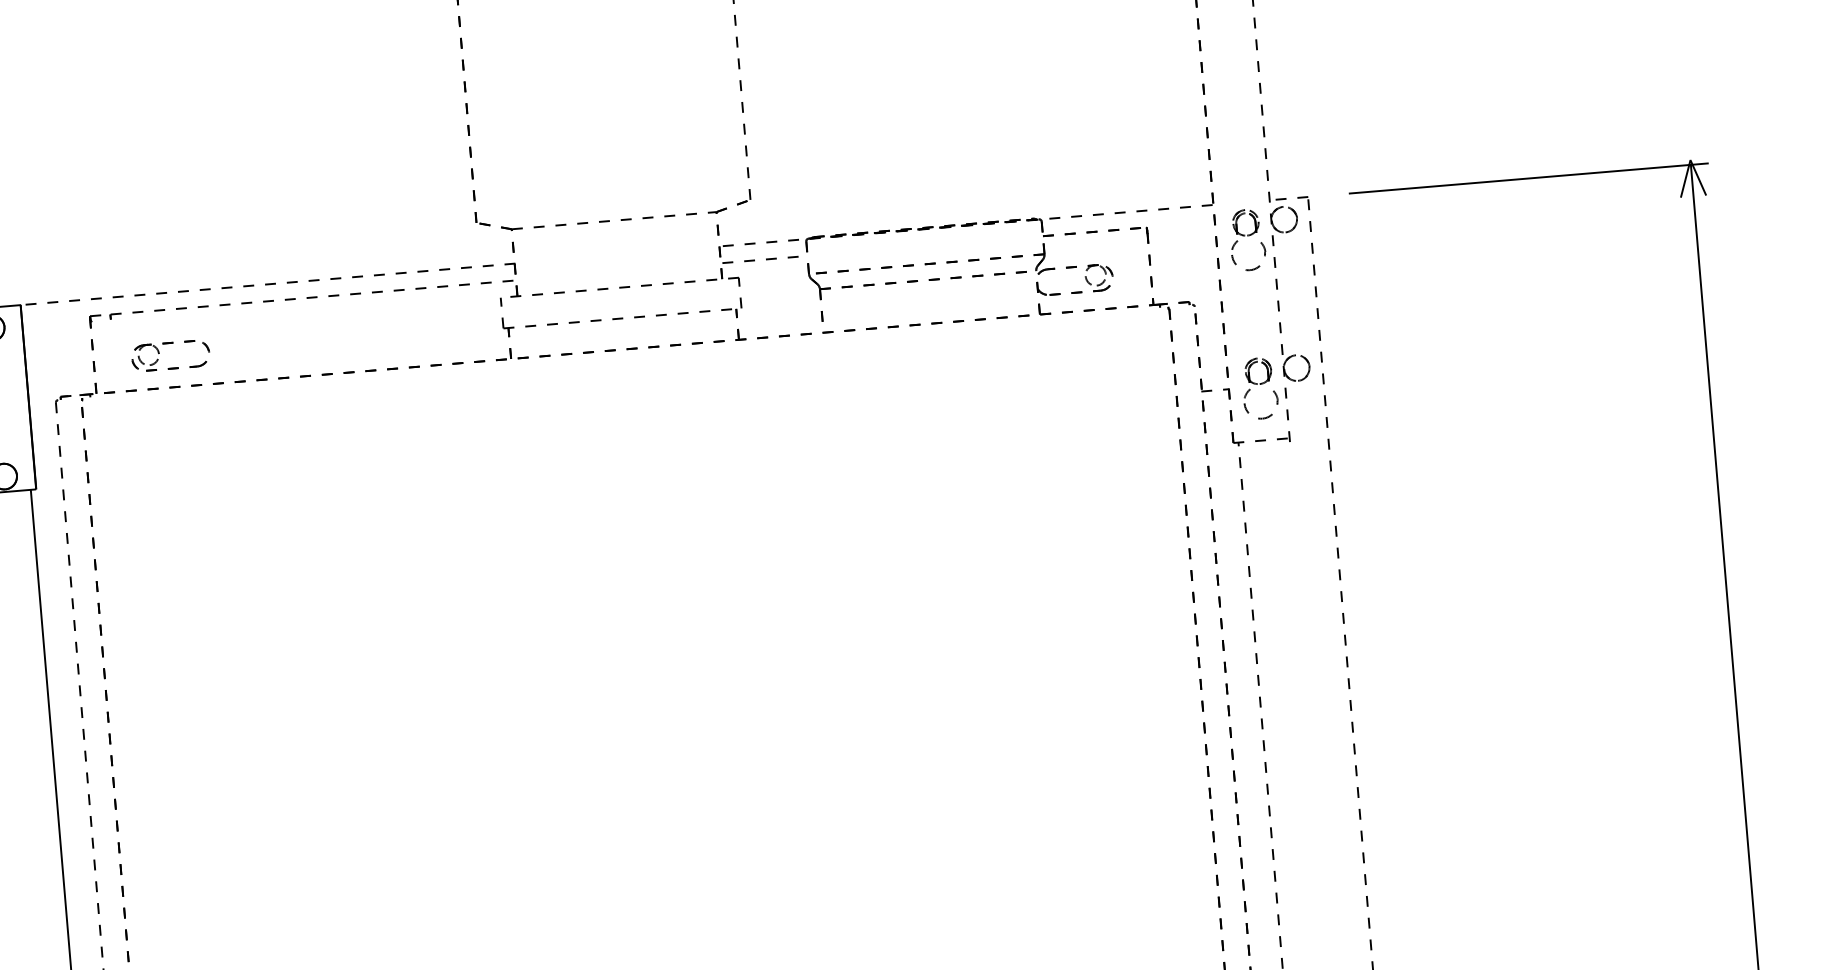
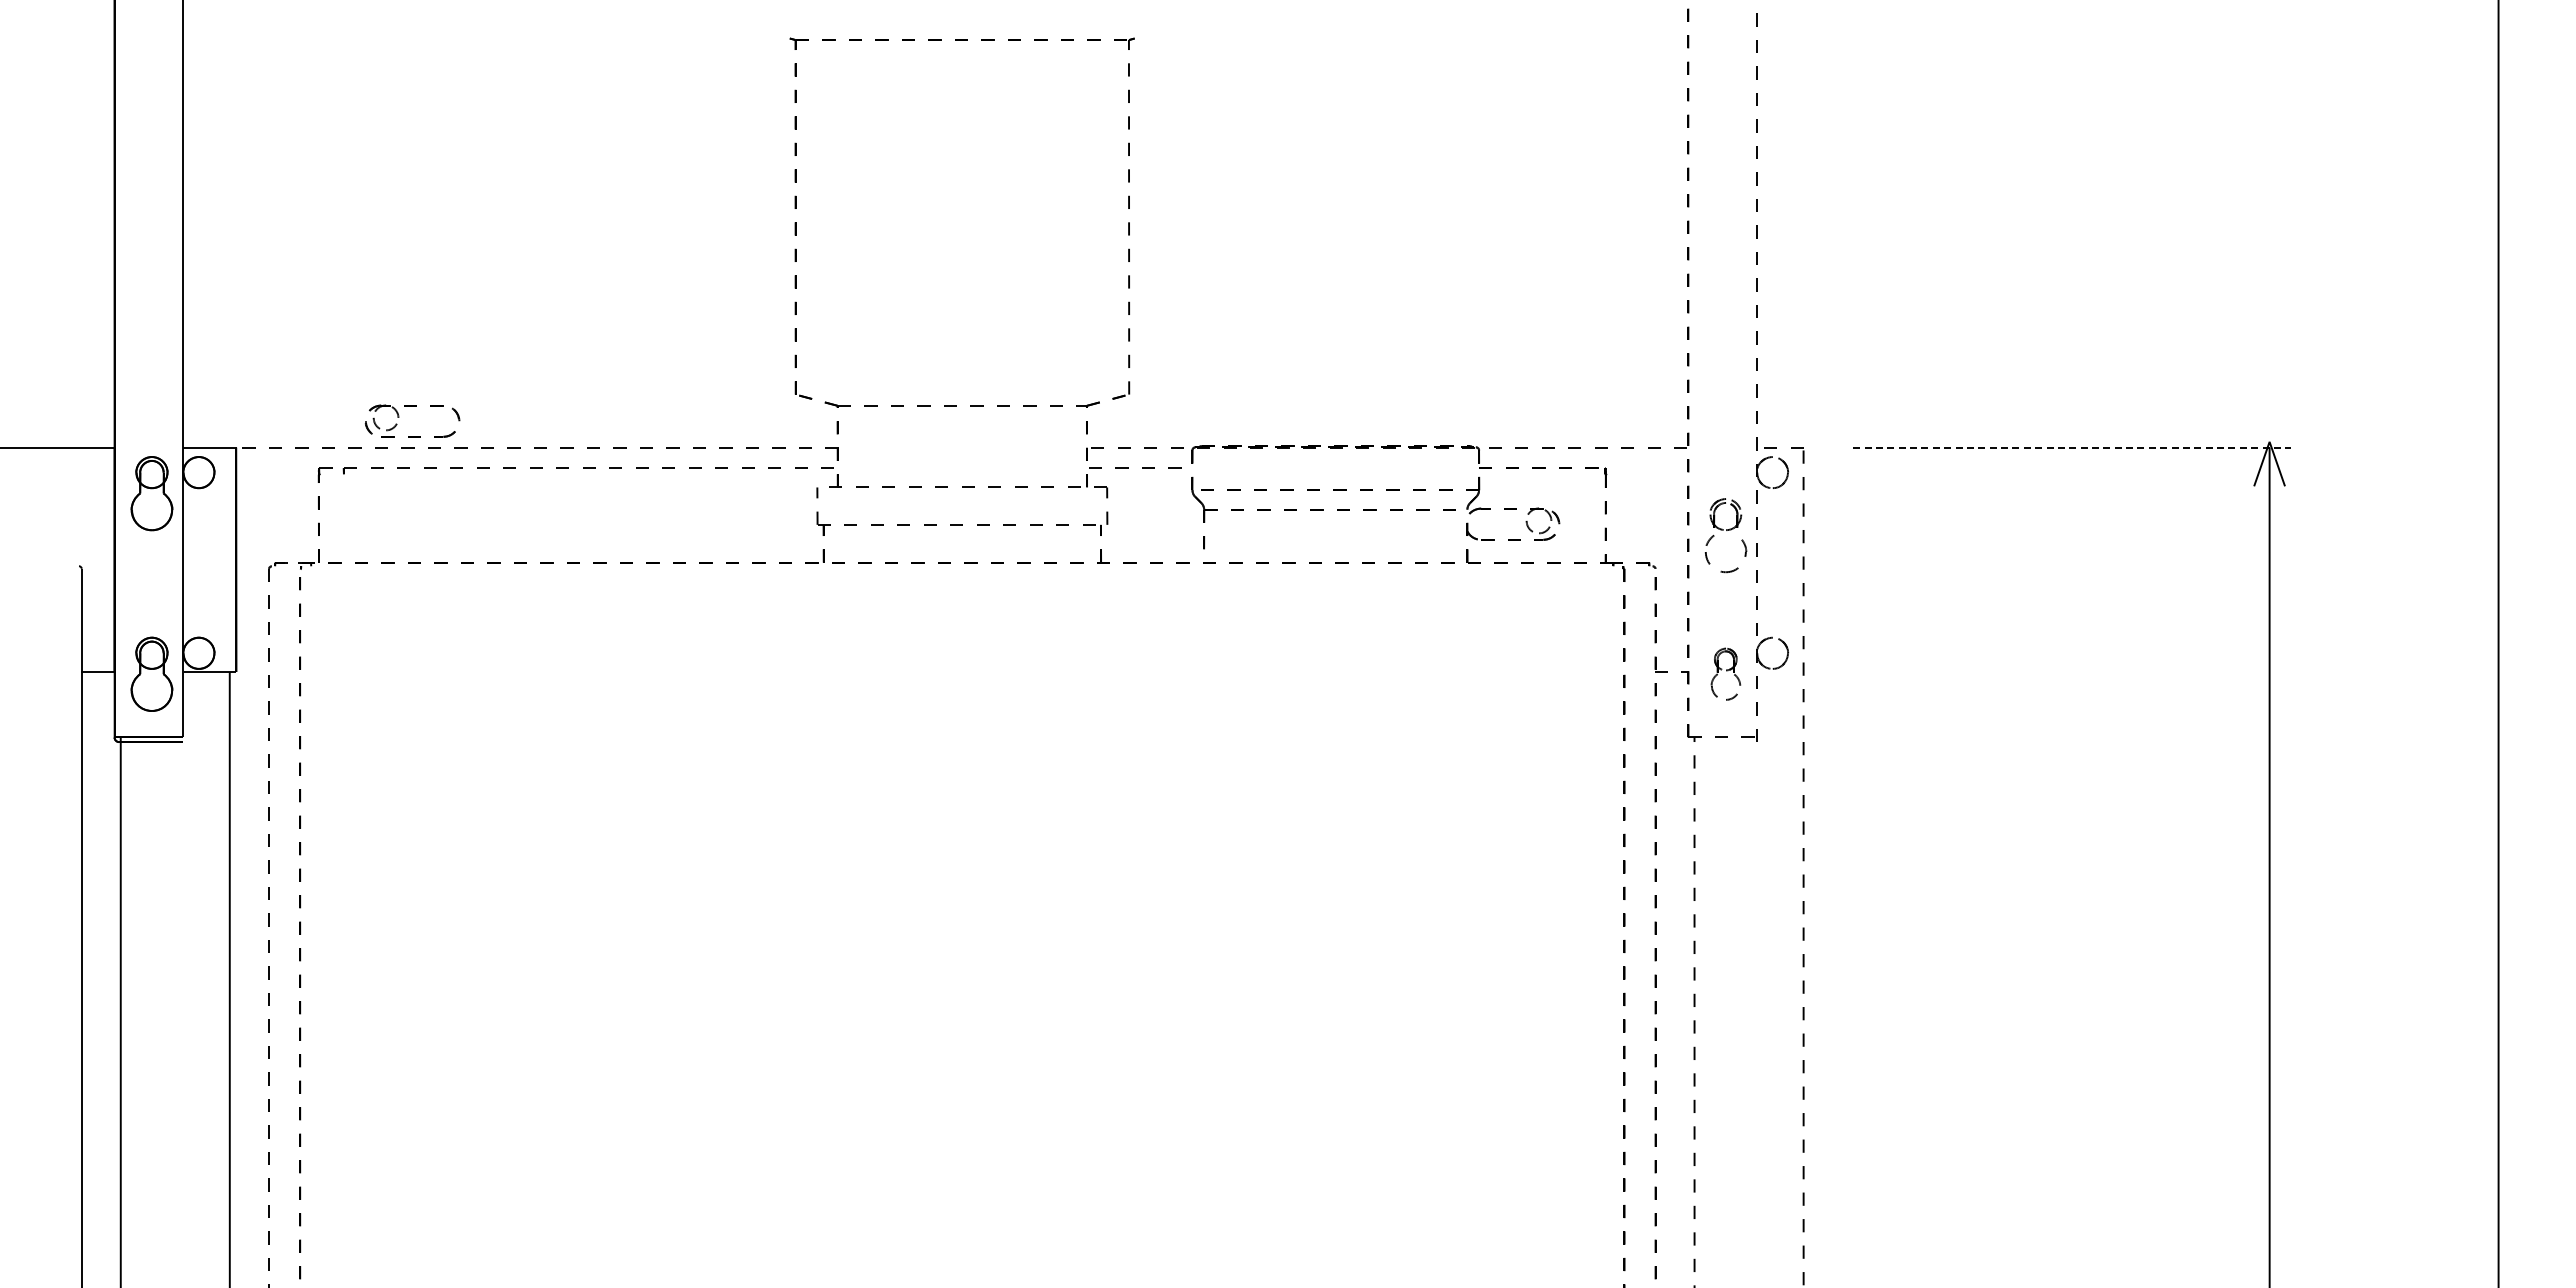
line: (1528, 178) -> (2072, 447), solid -> dashed
part: (1247, 240) -> (1725, 535), moved
part: (159, 353) -> (399, 417), moved
part: (1259, 387) -> (1725, 673), size x0.7

